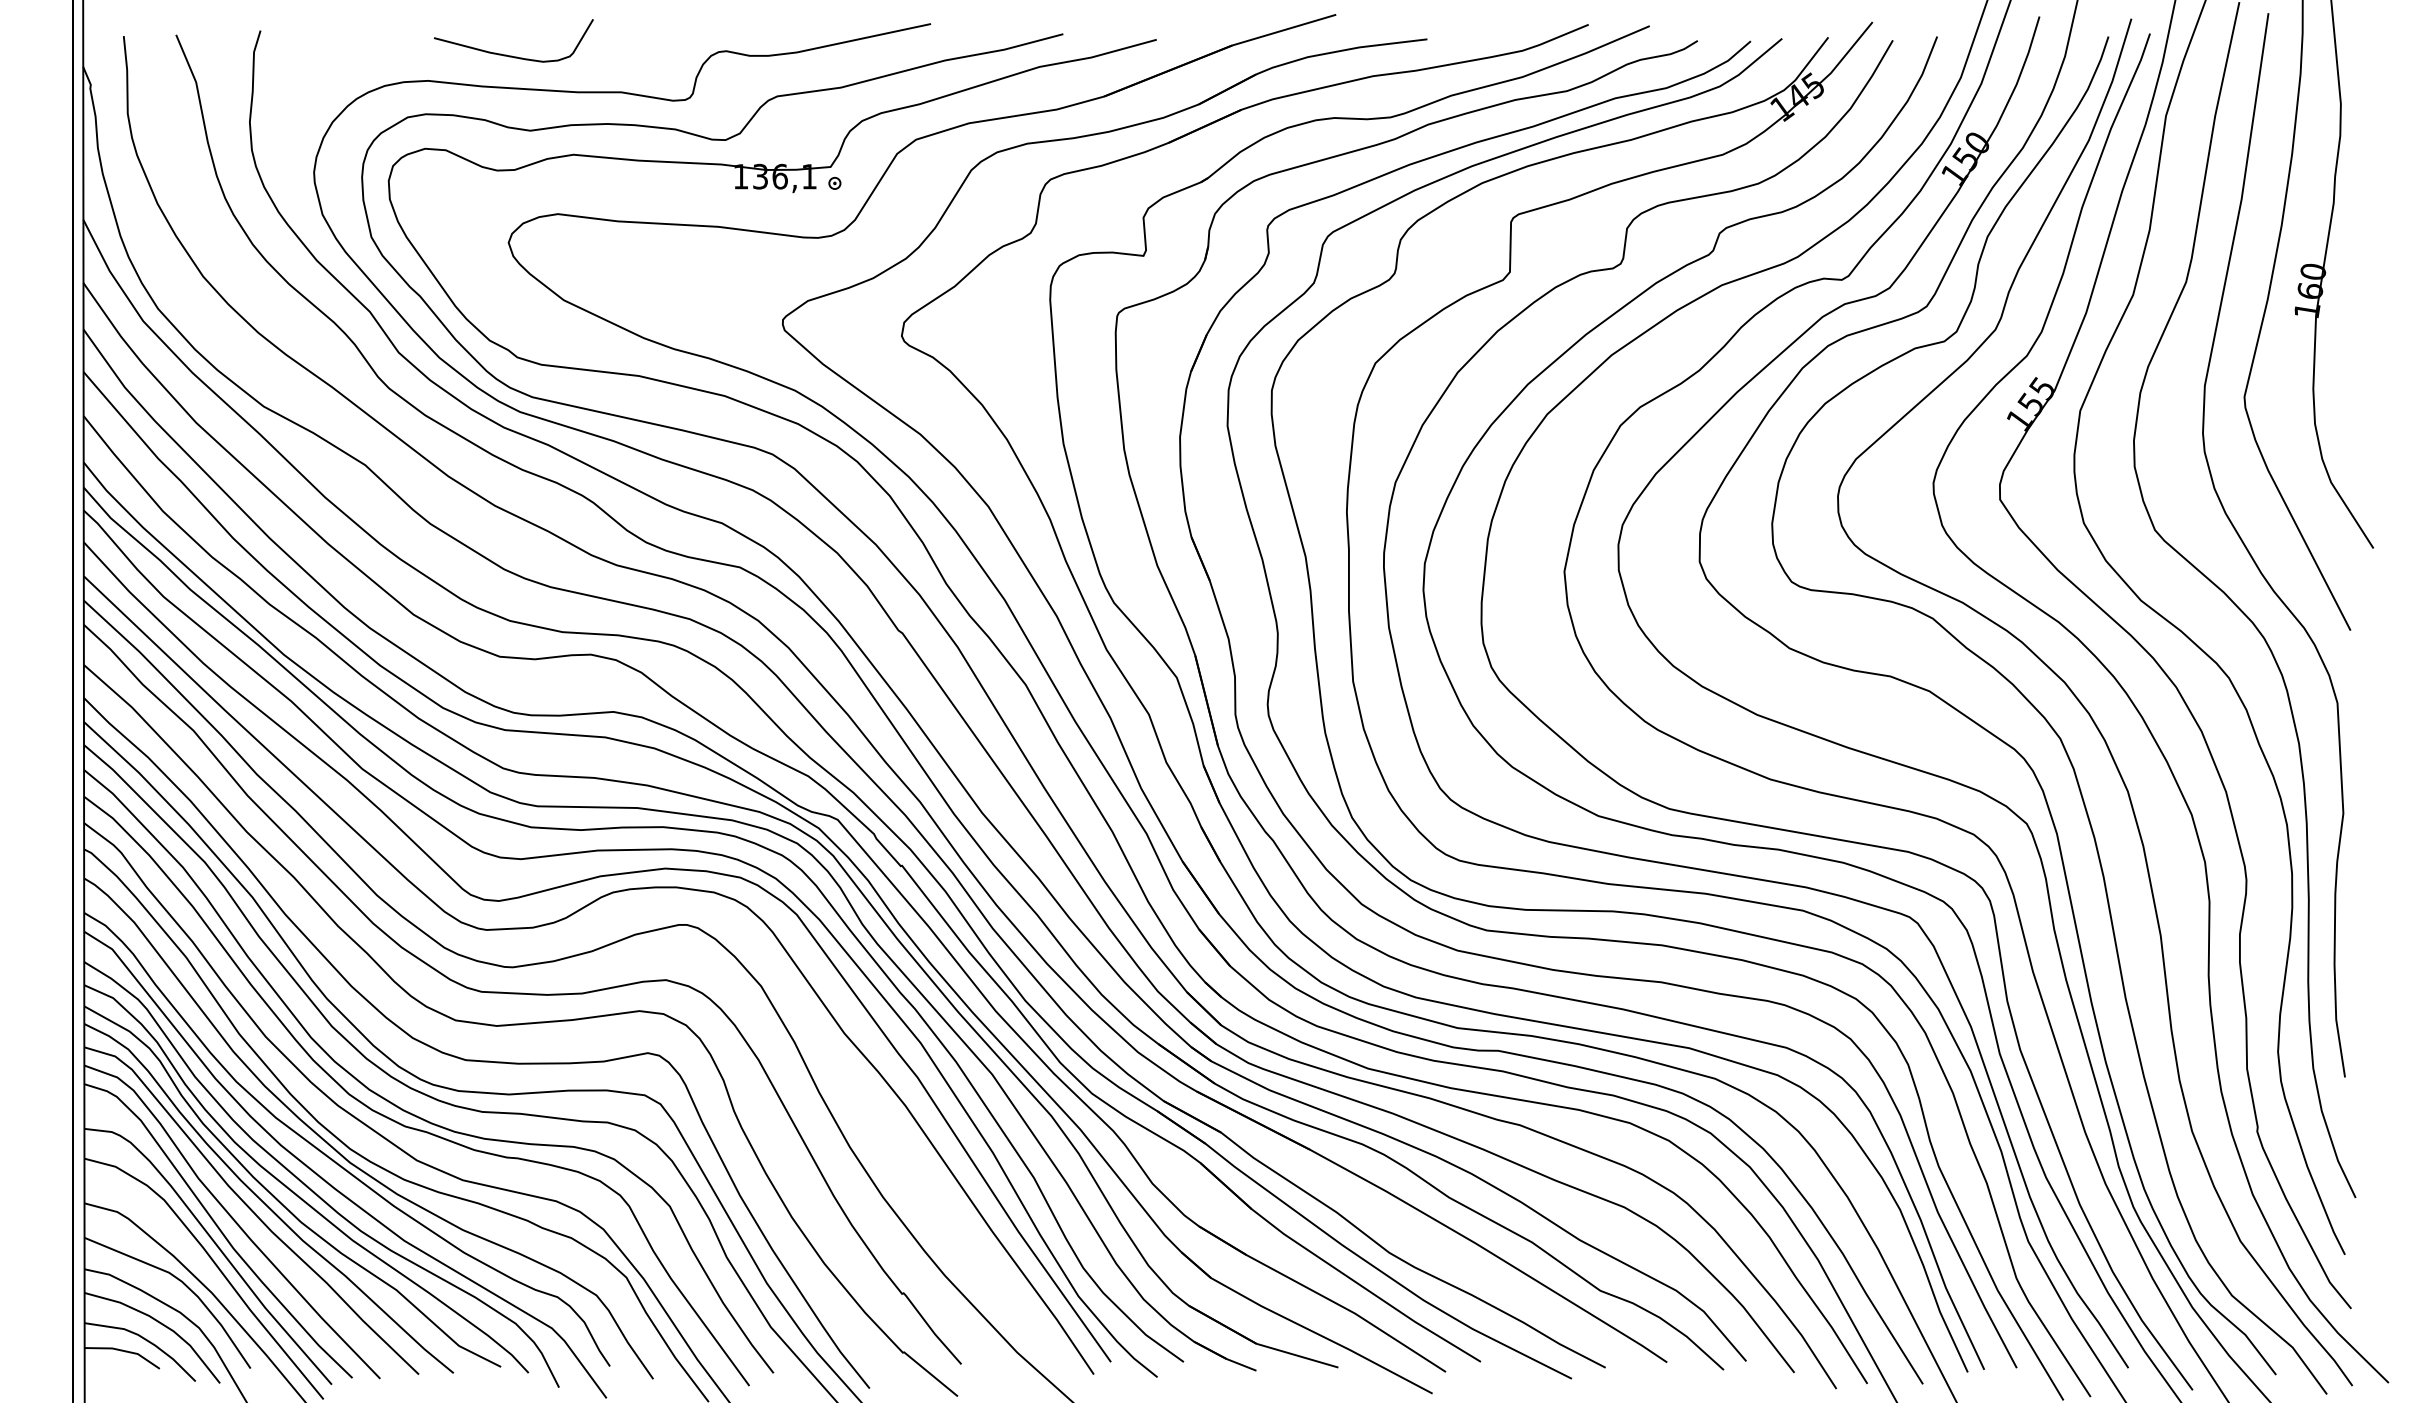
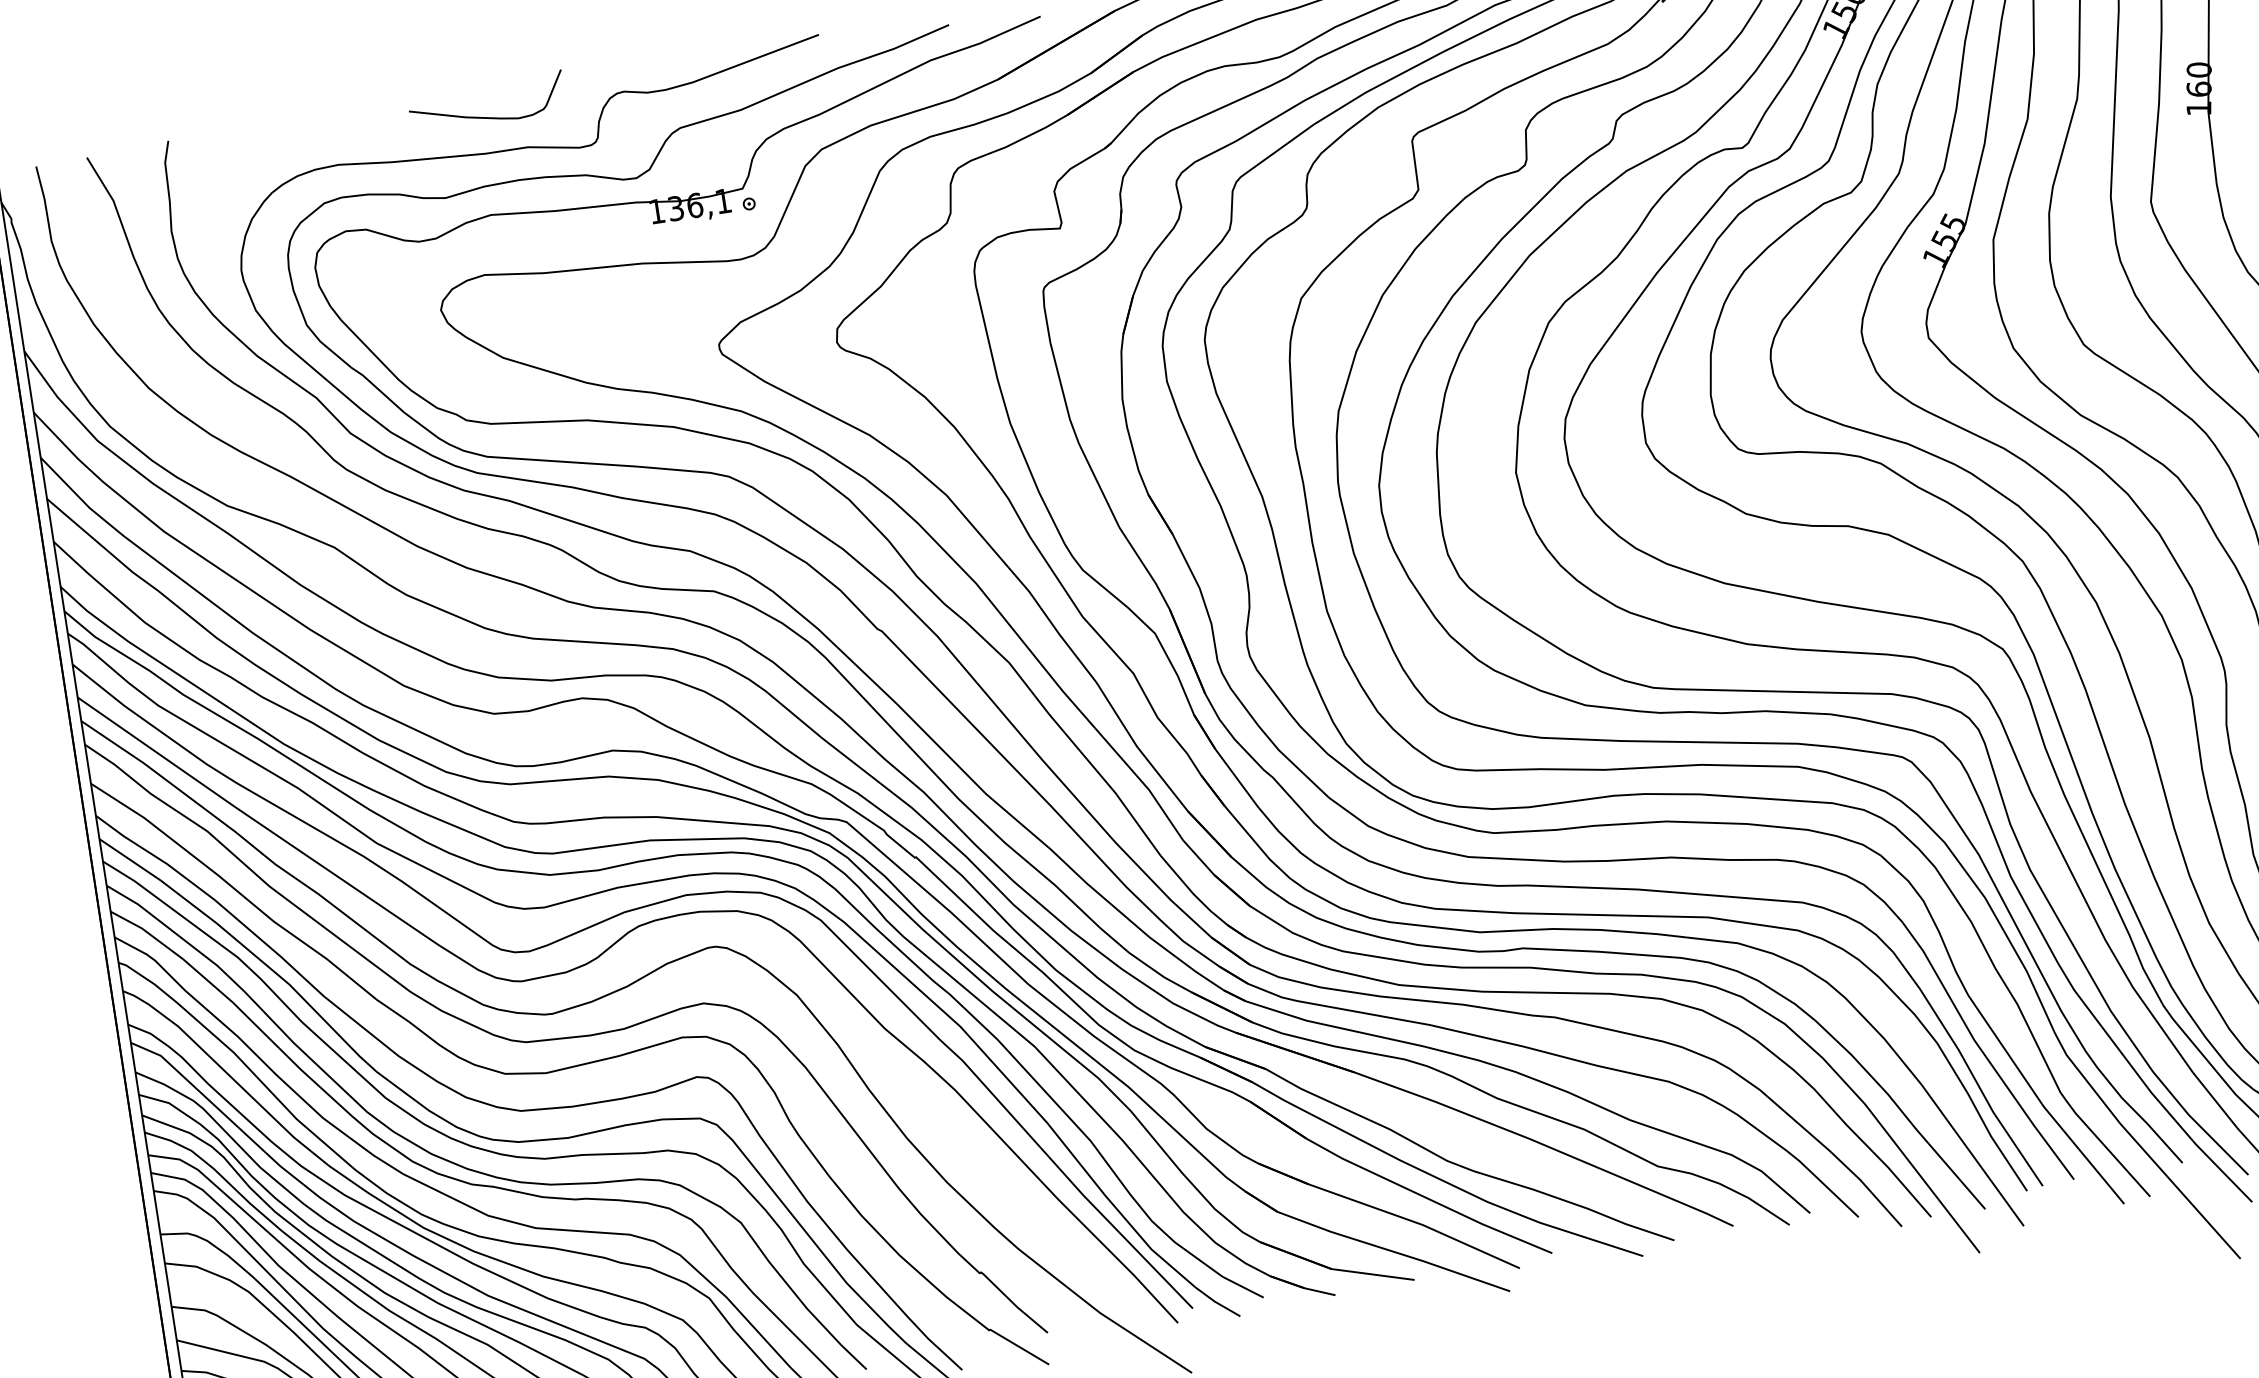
curve: (512, 55) -> (487, 116), moved

